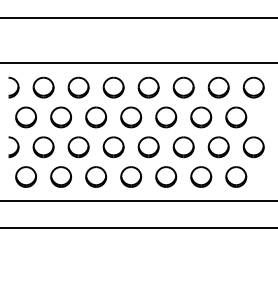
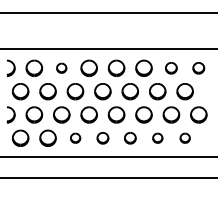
part: (78, 87) -> (61, 68), size x0.6
part: (218, 87) -> (171, 68), size x0.7
part: (253, 87) -> (198, 68), size x0.7
part: (96, 176) -> (75, 137), size x0.6
part: (131, 176) -> (103, 137), size x0.7
part: (166, 176) -> (130, 137), size x0.7
part: (201, 176) -> (157, 137), size x0.6
part: (236, 176) -> (185, 137), size x0.6

